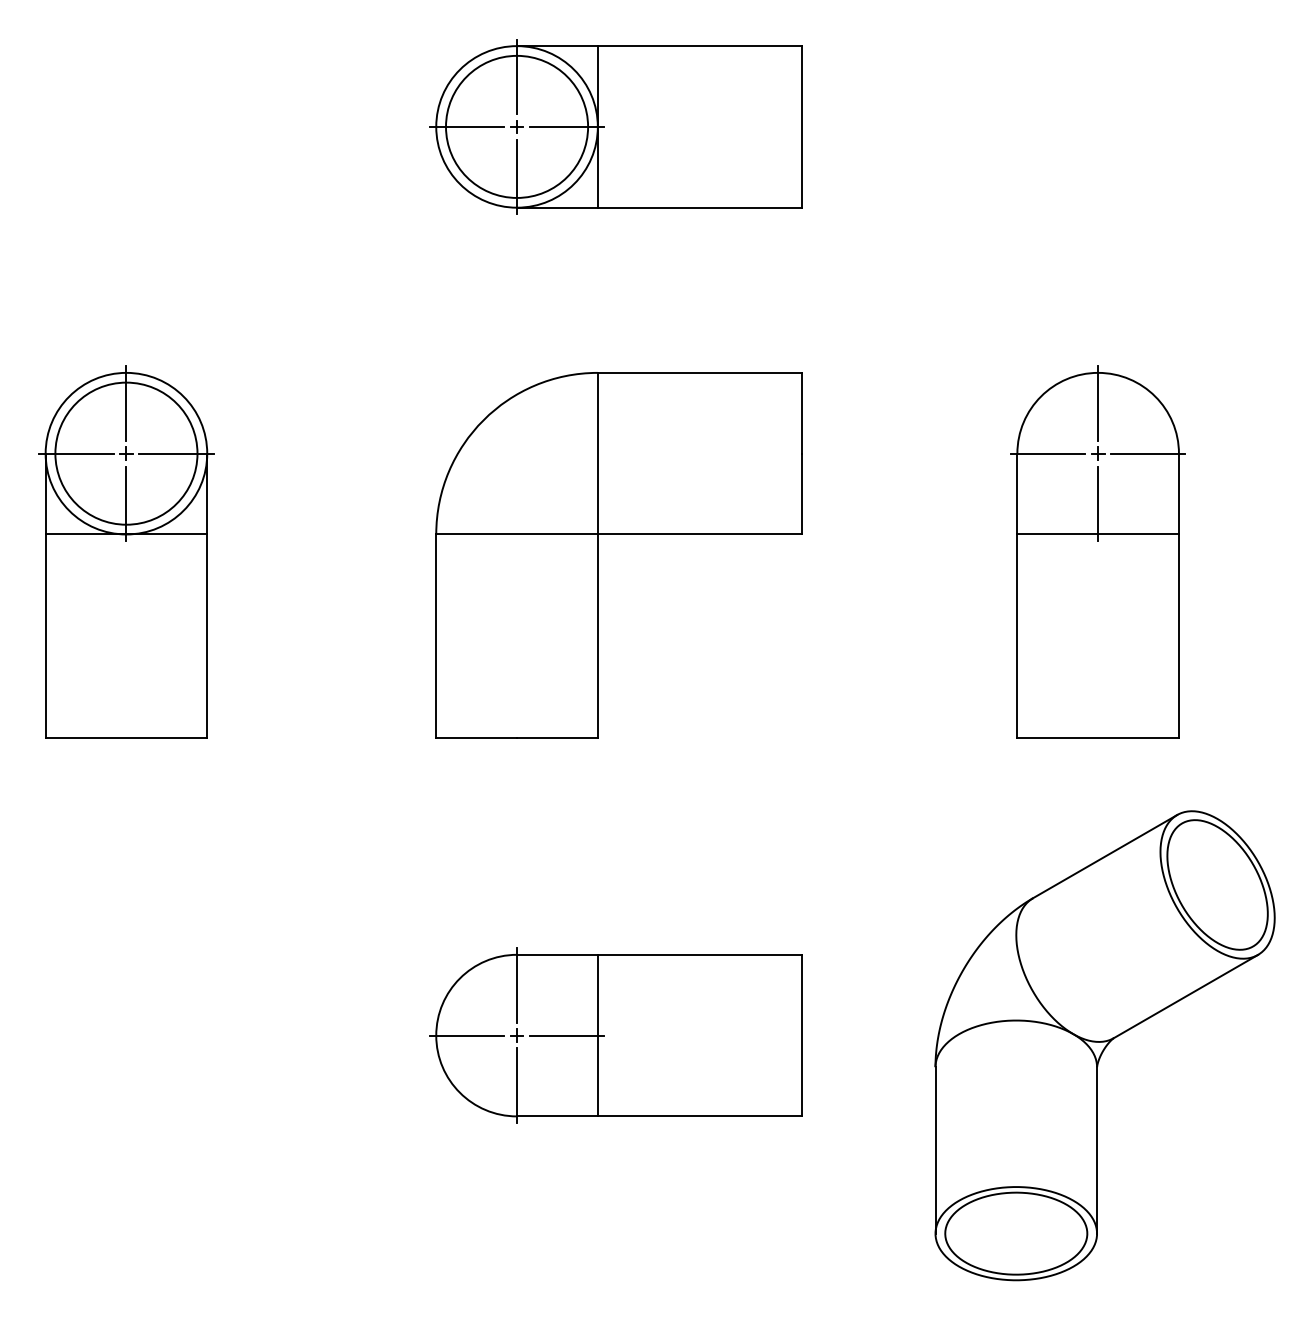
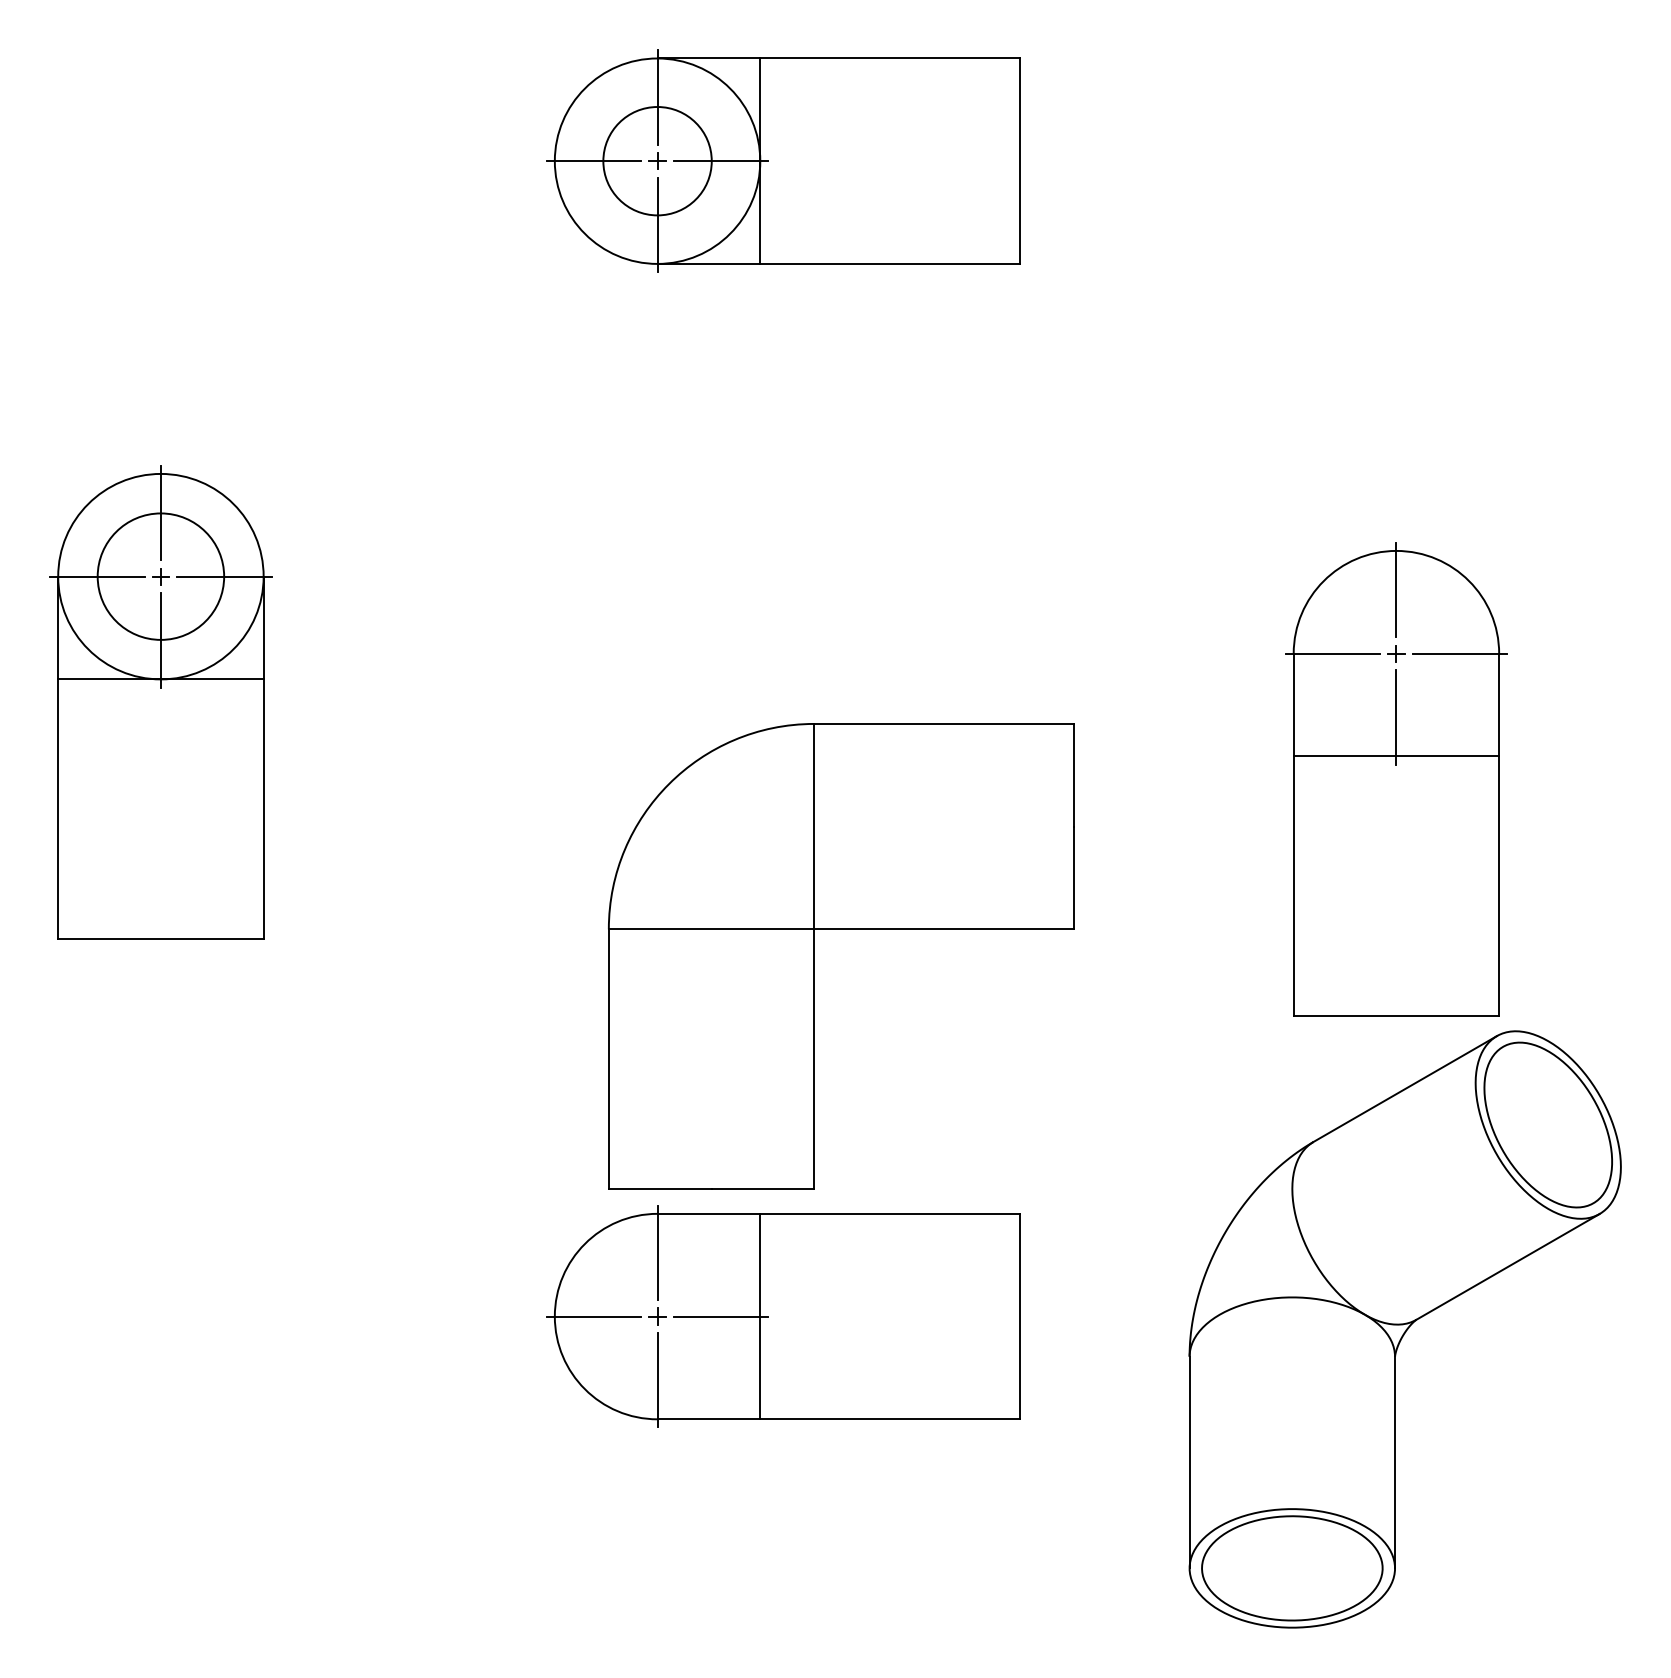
circle: (517, 126) -> (657, 160), size x0.6
circle: (126, 453) -> (160, 576), size x0.7
part: (619, 534) -> (841, 929), moved
part: (1098, 552) -> (1396, 779), moved

